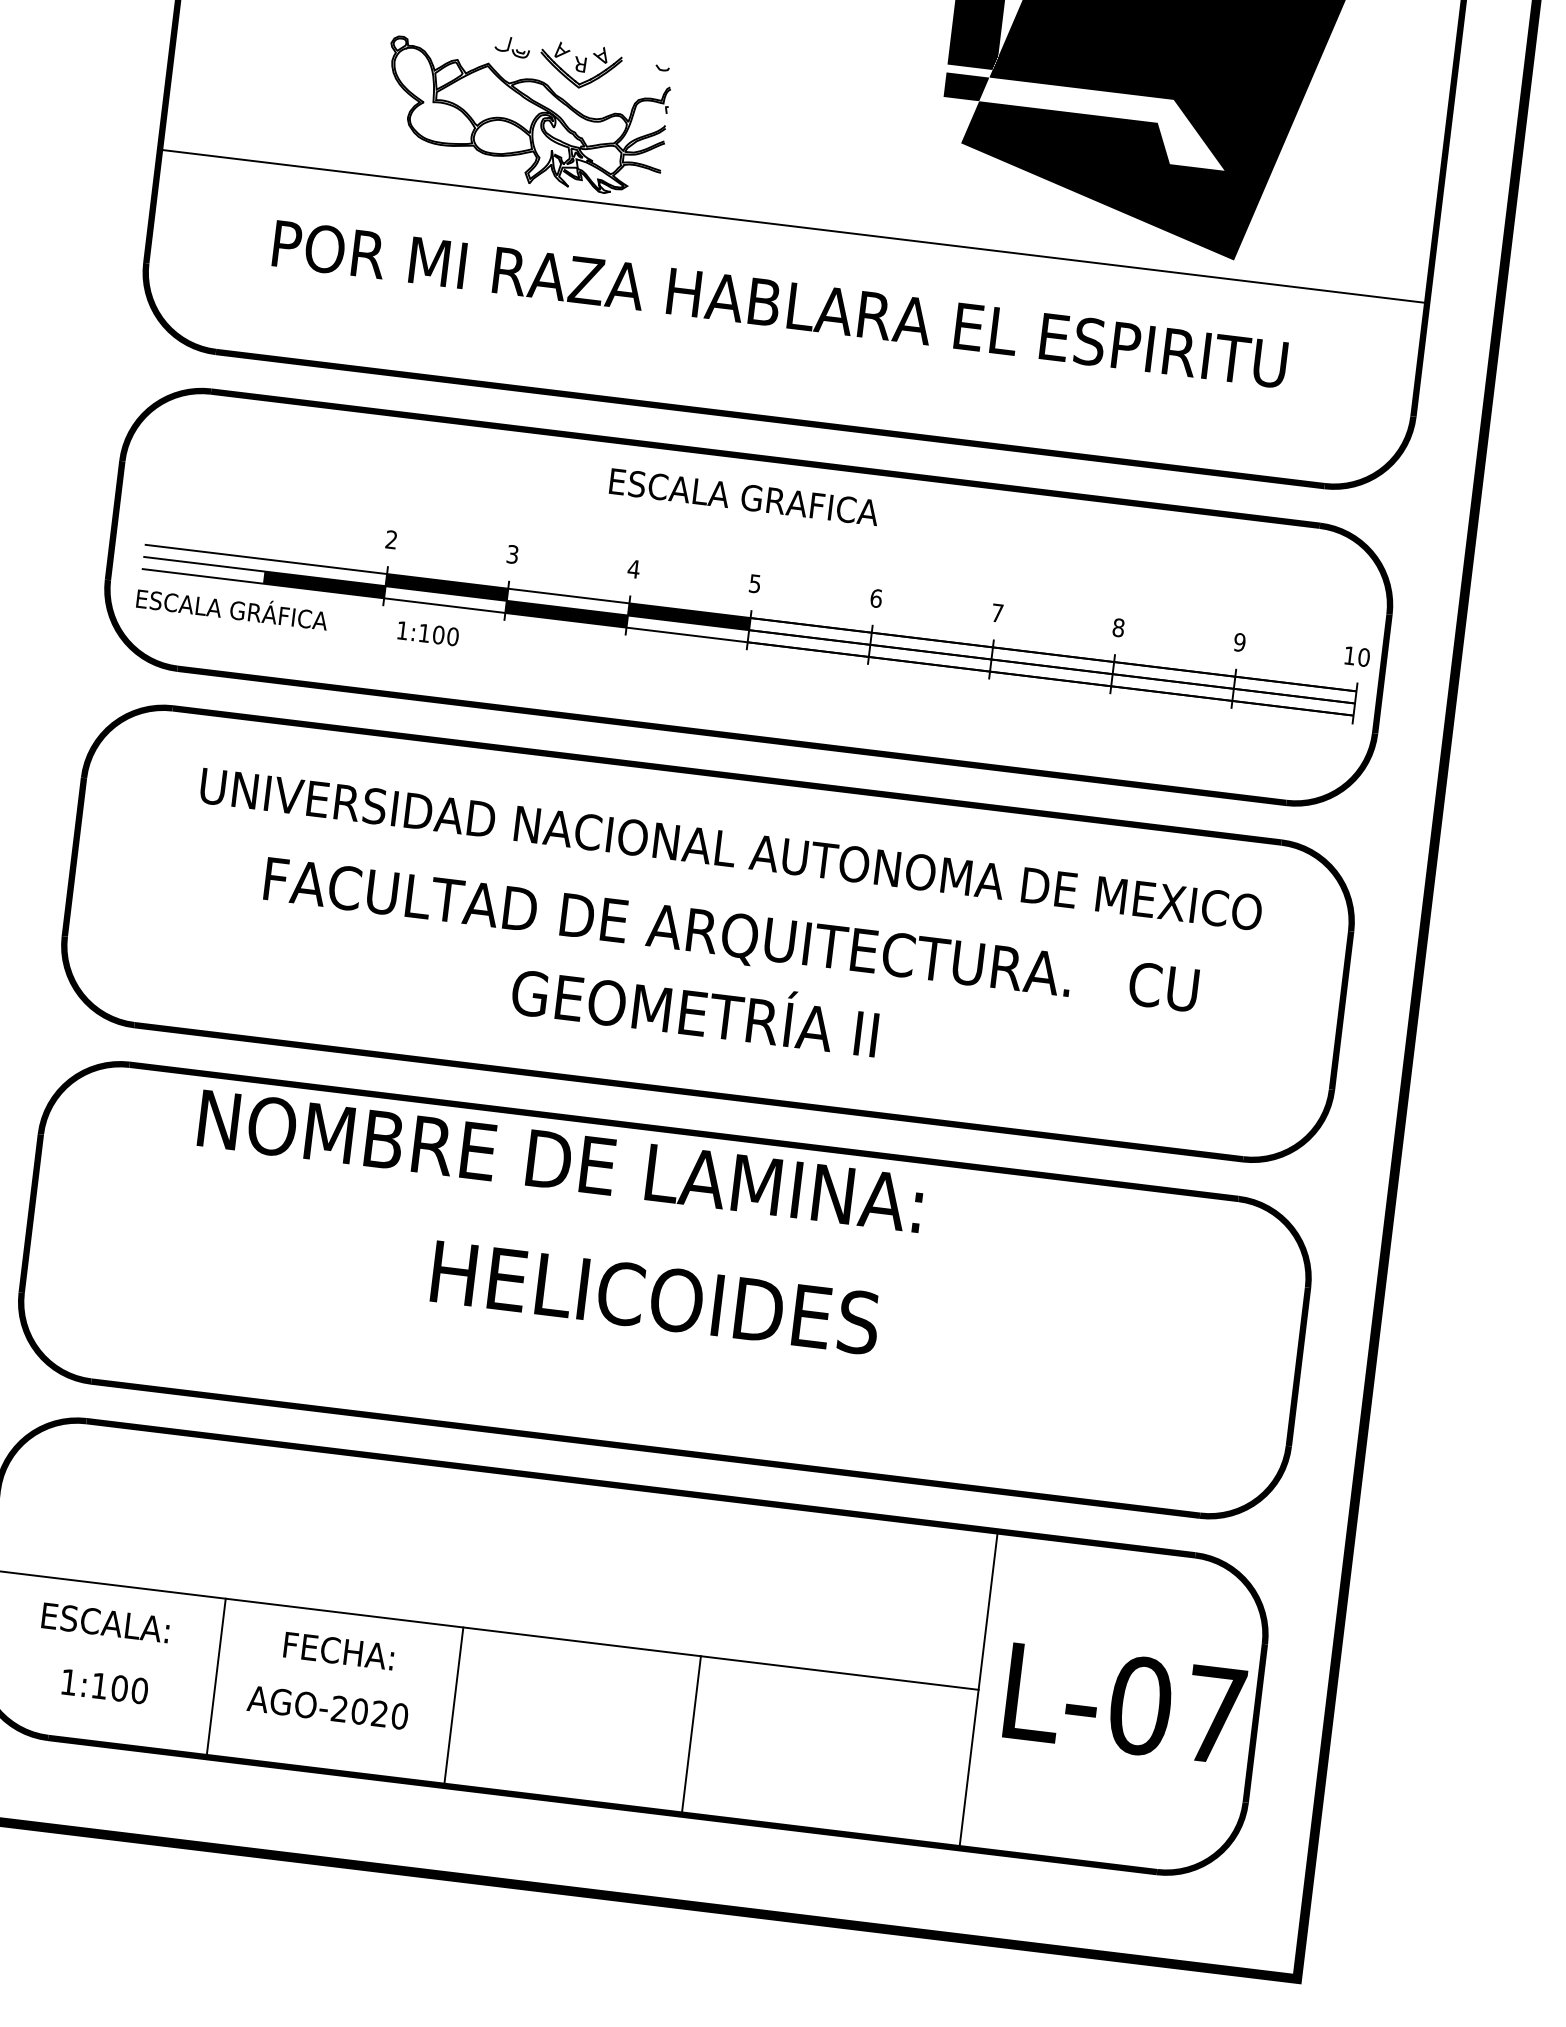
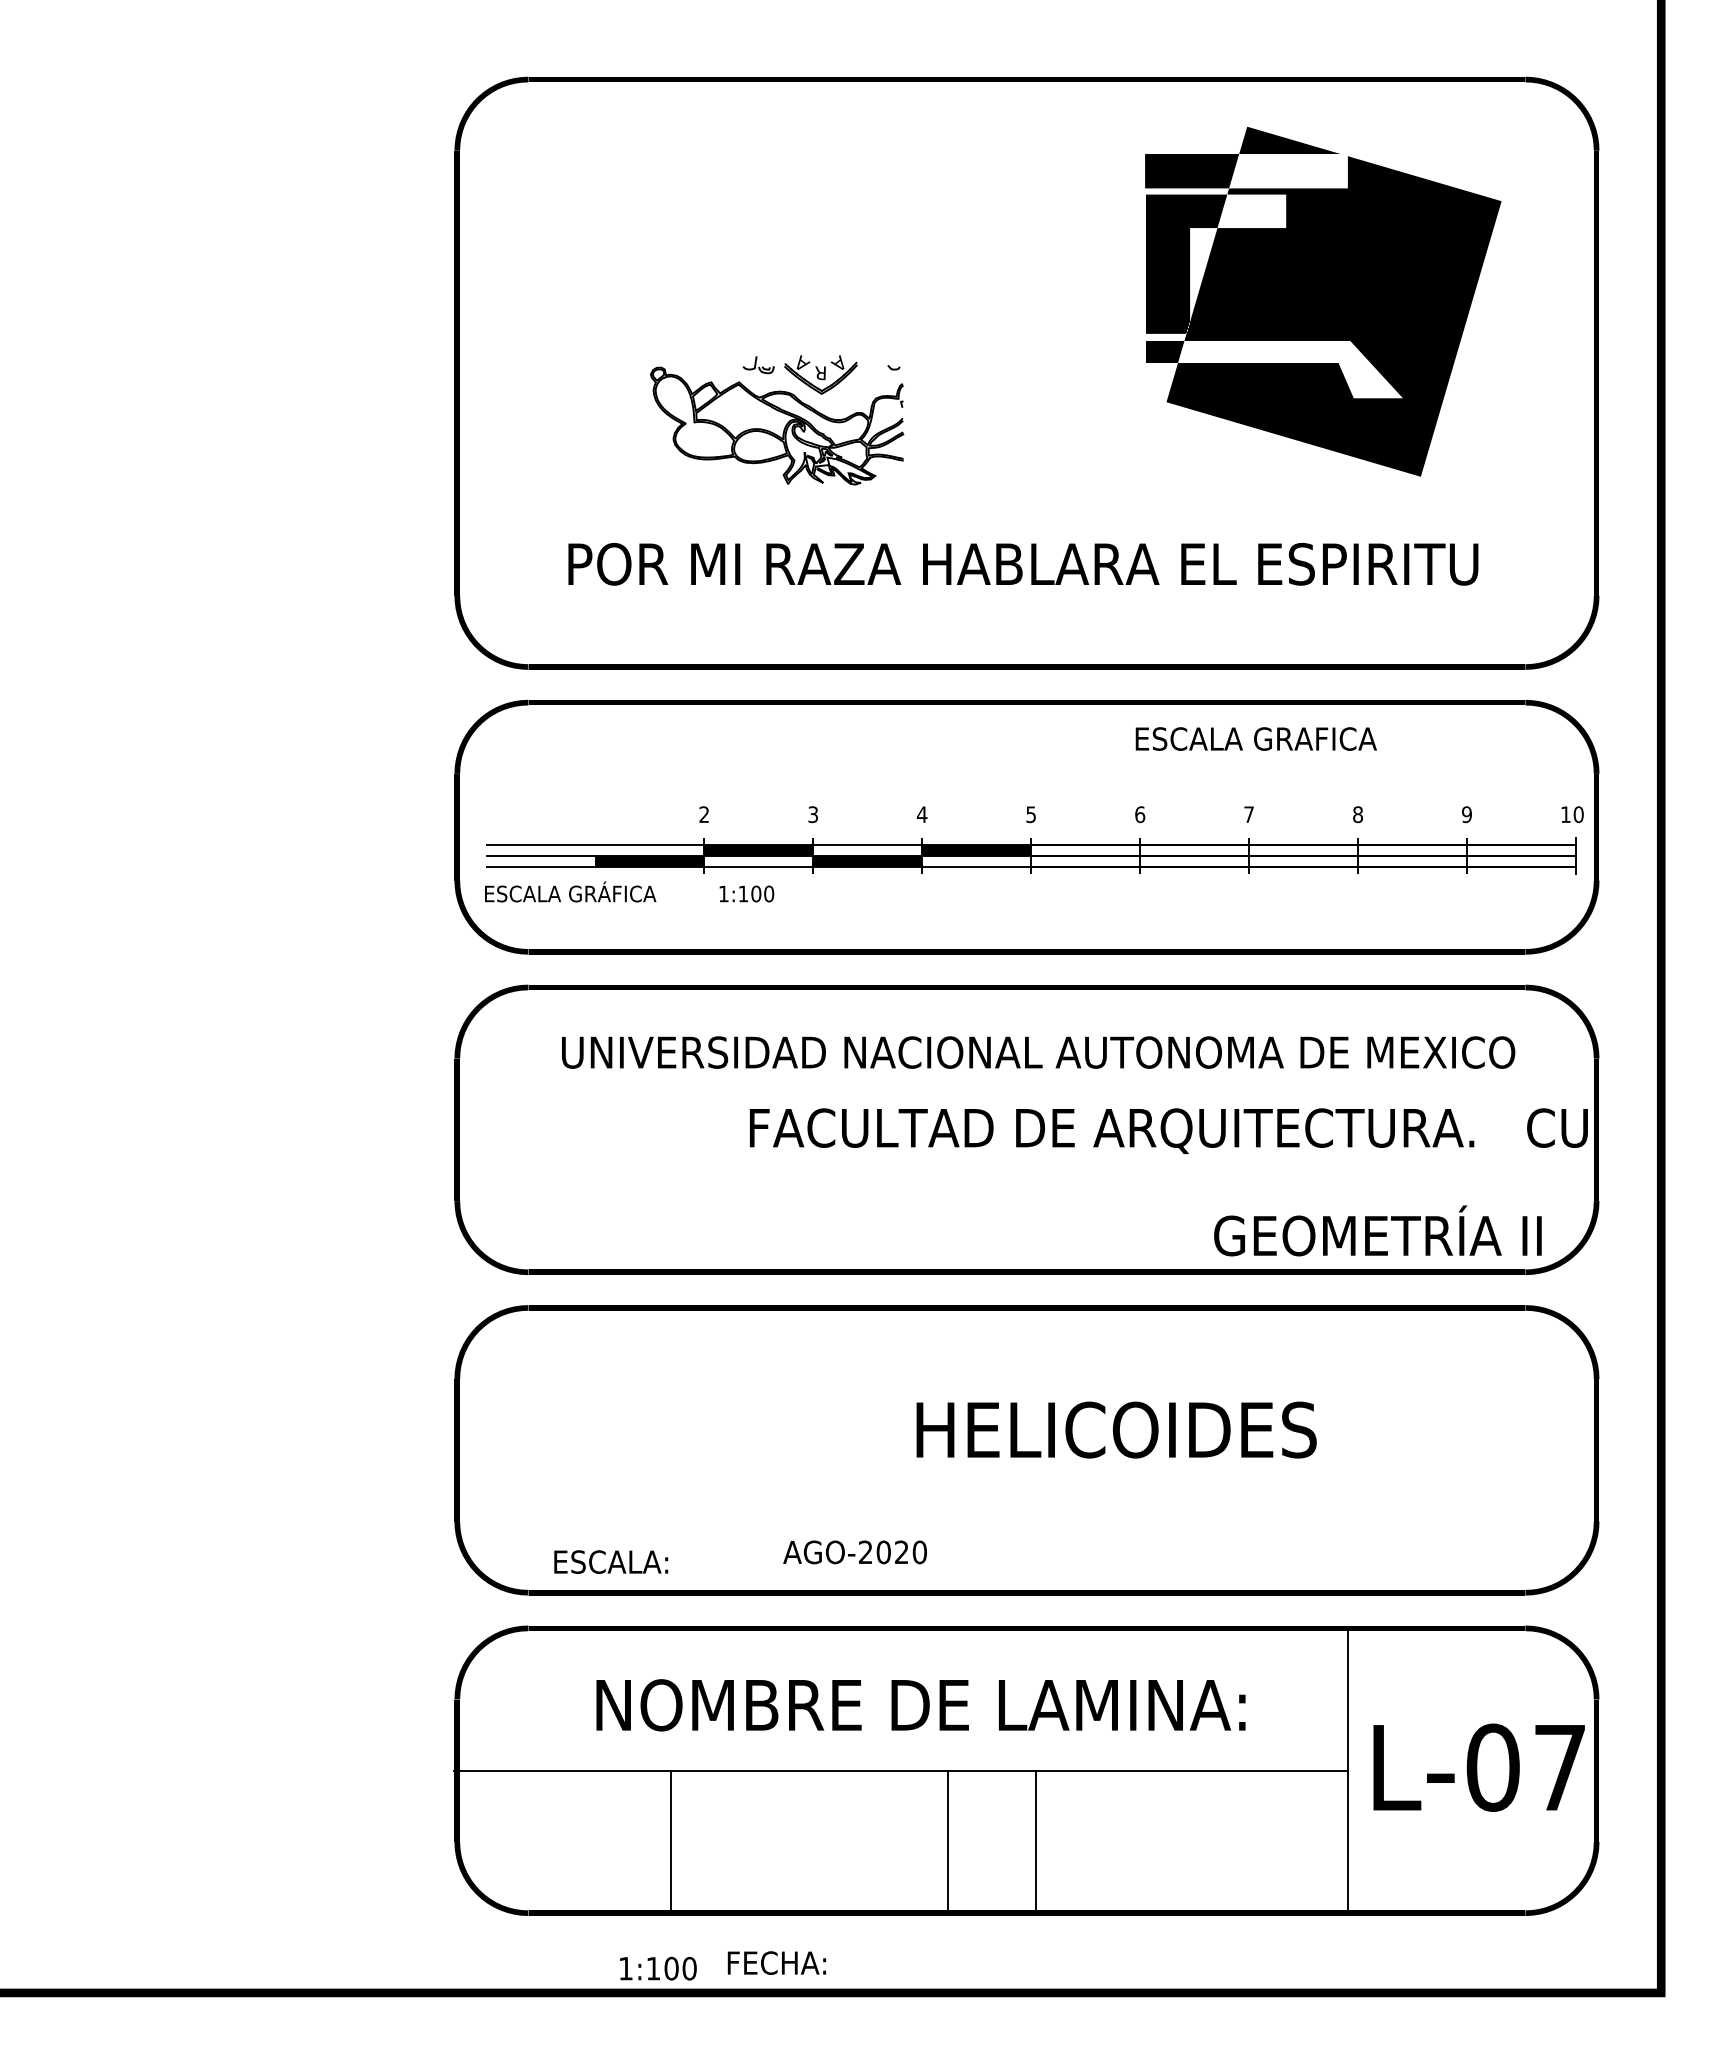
line: (792, 225) -> (1025, 493), removed
text: (743, 496) -> (1255, 738), moved
text: (730, 937) -> (1168, 1130), moved
text: (695, 1007) -> (1377, 1230), moved
text: (560, 1161) -> (920, 1705), moved
text: (655, 1297) -> (1116, 1429), moved
text: (106, 1622) -> (611, 1561), moved
text: (338, 1650) -> (776, 1962), moved
text: (105, 1686) -> (658, 1968), moved
line: (453, 1706) -> (947, 1841), moved
text: (327, 1707) -> (854, 1552), moved
line: (691, 1734) -> (1036, 1841), moved

